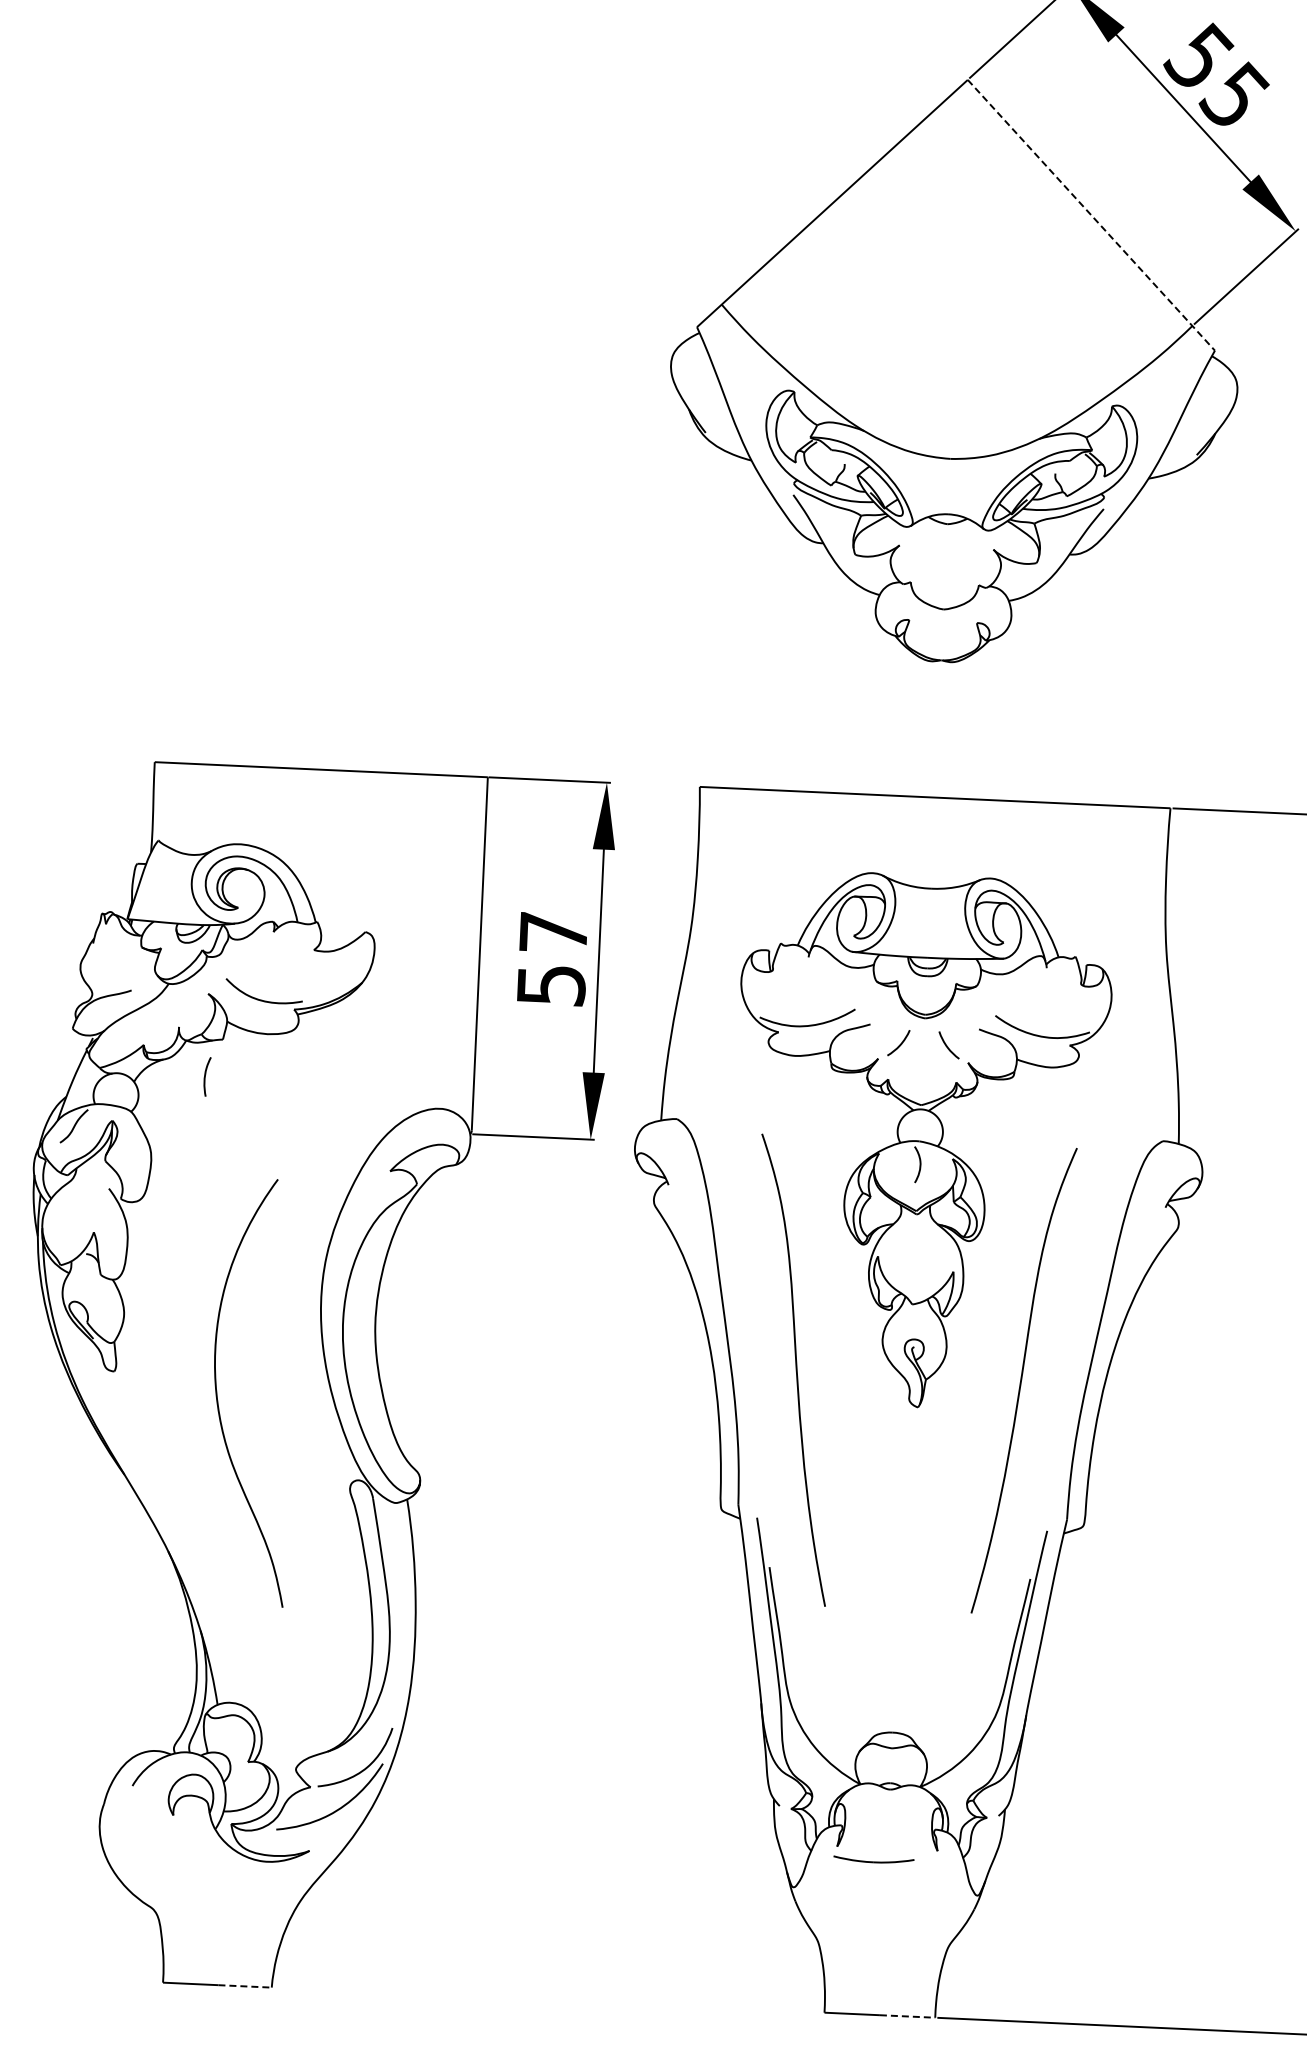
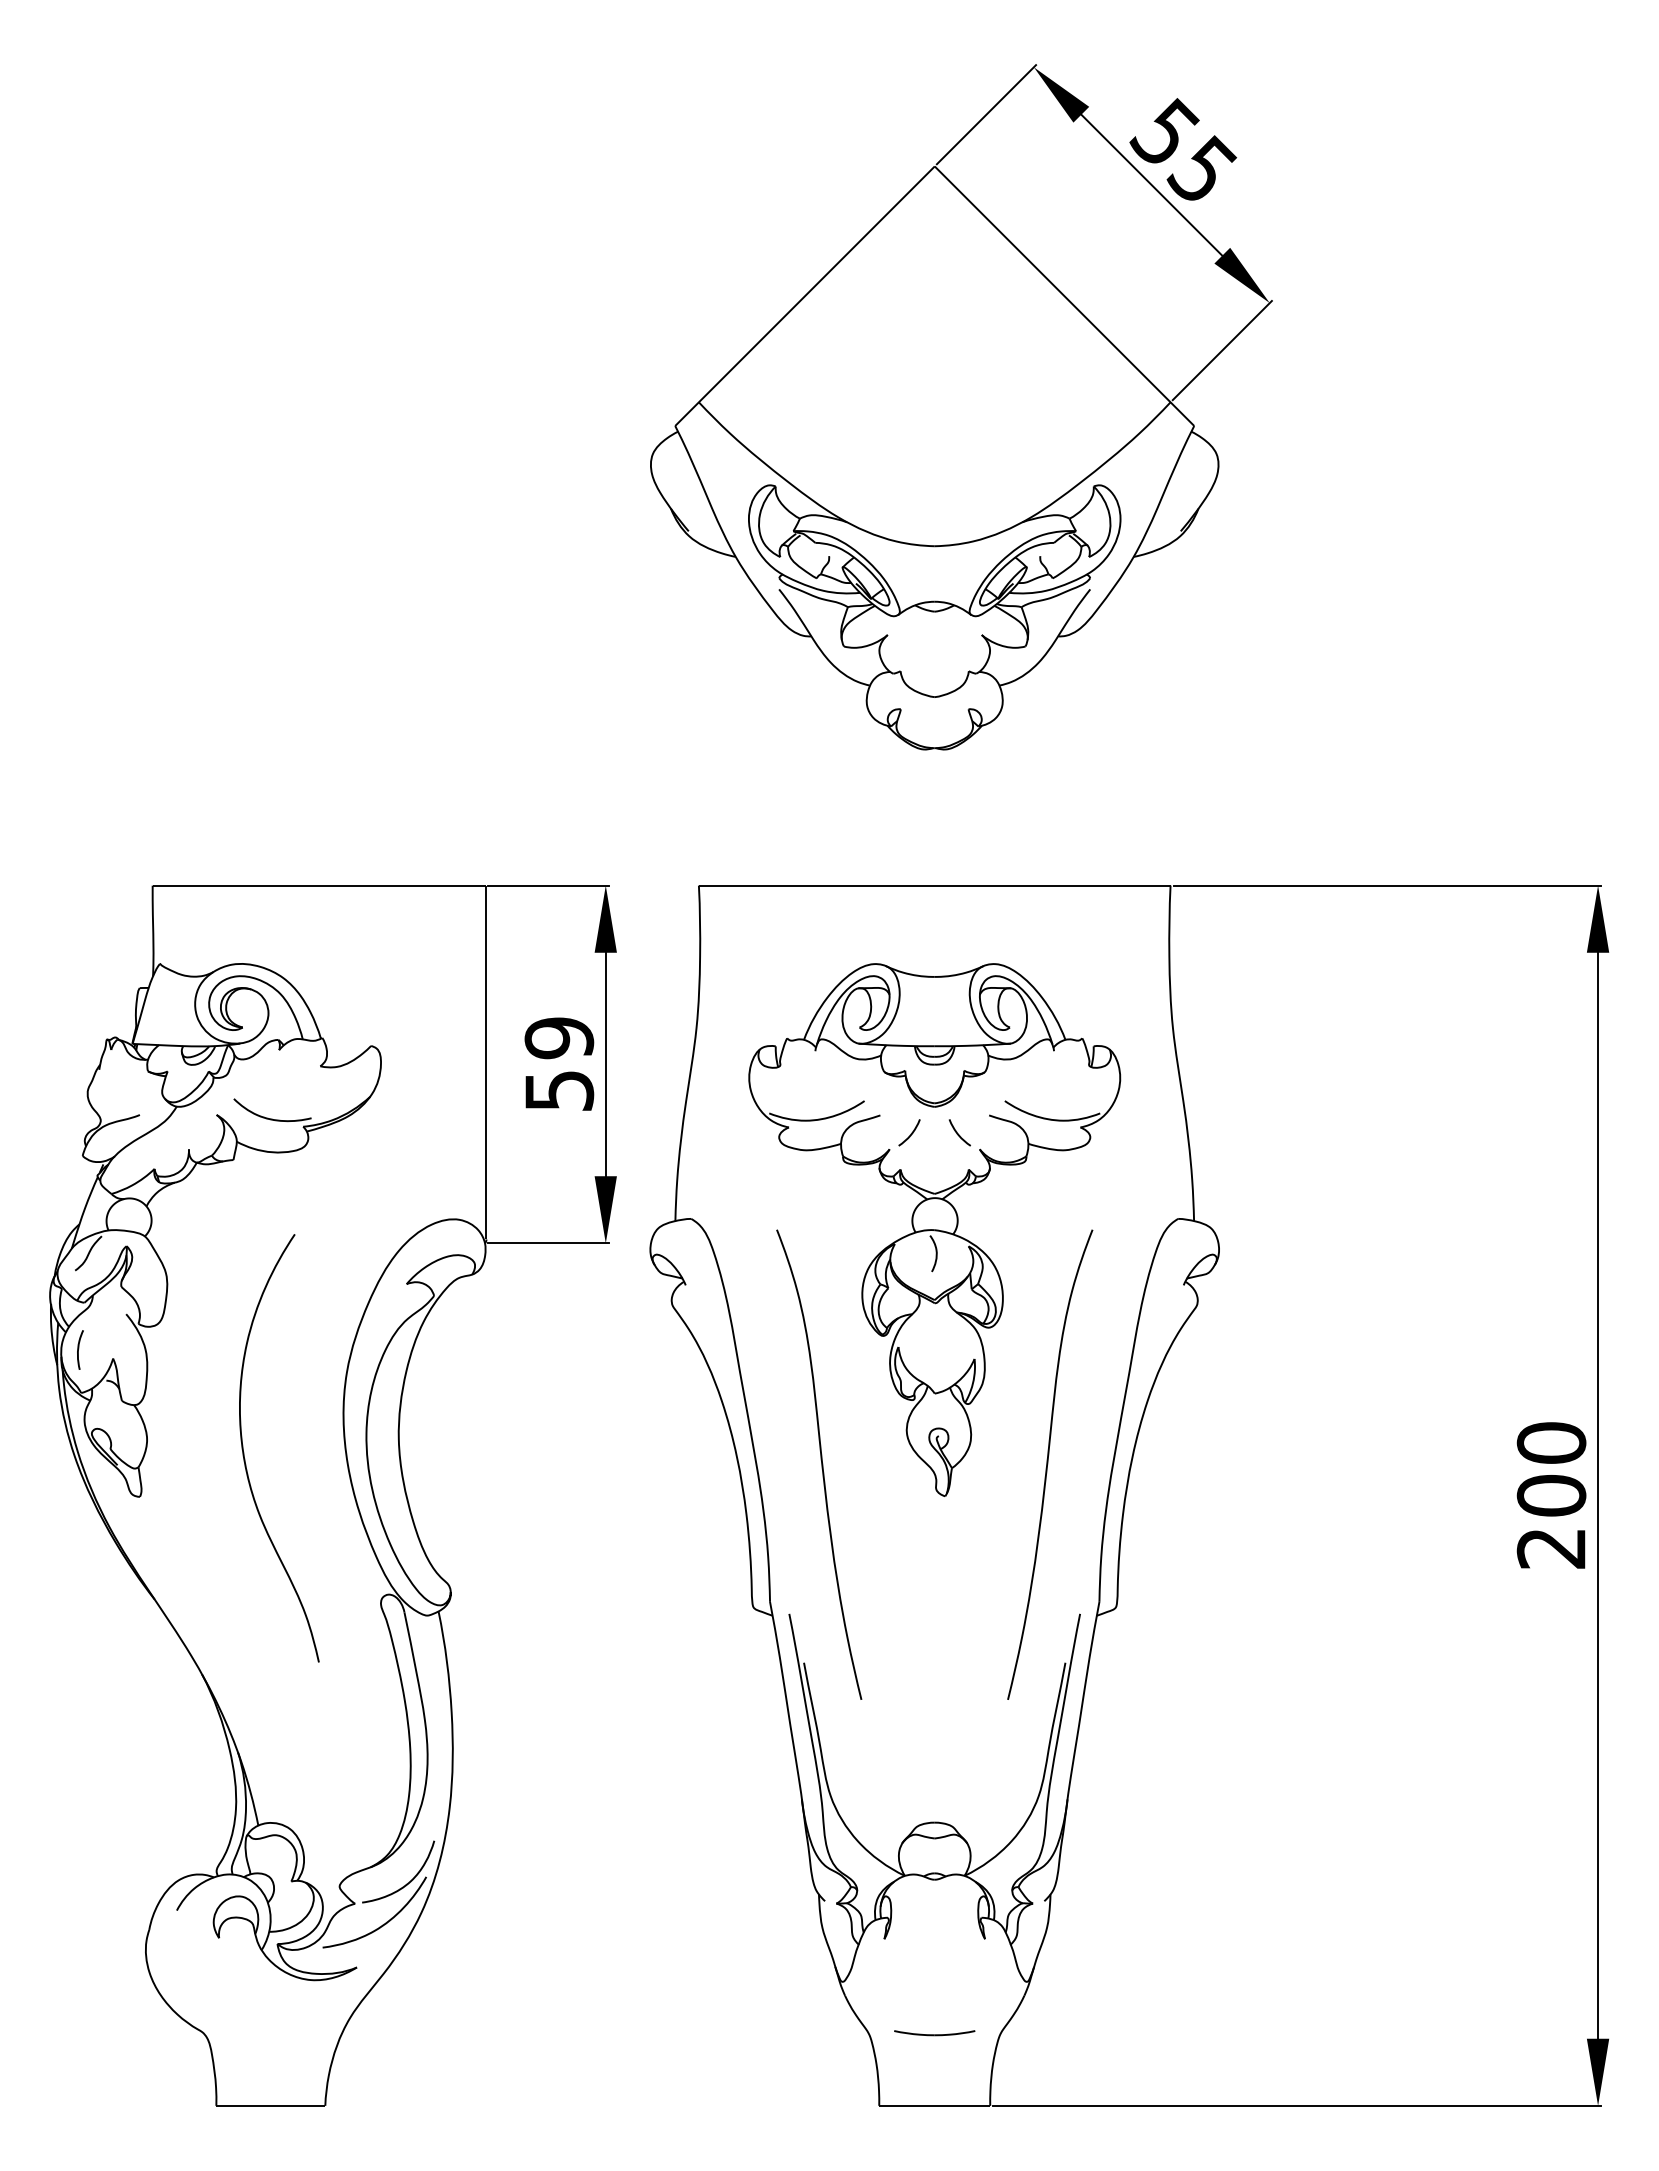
line: (1091, 215) -> (1064, 296), dashed -> solid
text: (553, 933) -> (559, 1038), 57 -> 59
curve: (206, 1075) -> (79, 1348), moved
curve: (217, 1394) -> (244, 1452), moved
part: (873, 1860) -> (934, 2033), moved
line: (245, 1986) -> (298, 2105), dashed -> solid
line: (907, 2016) -> (962, 2105), dashed -> solid

